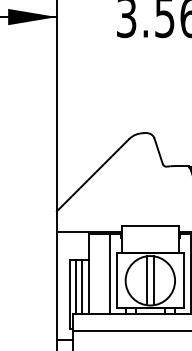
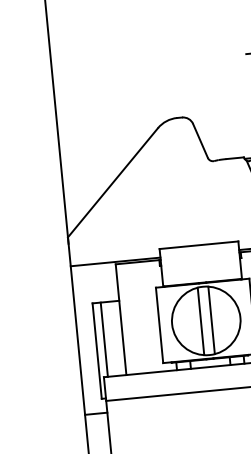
line: (109, 273) -> (148, 316), removed
line: (82, 287) -> (113, 339), removed

